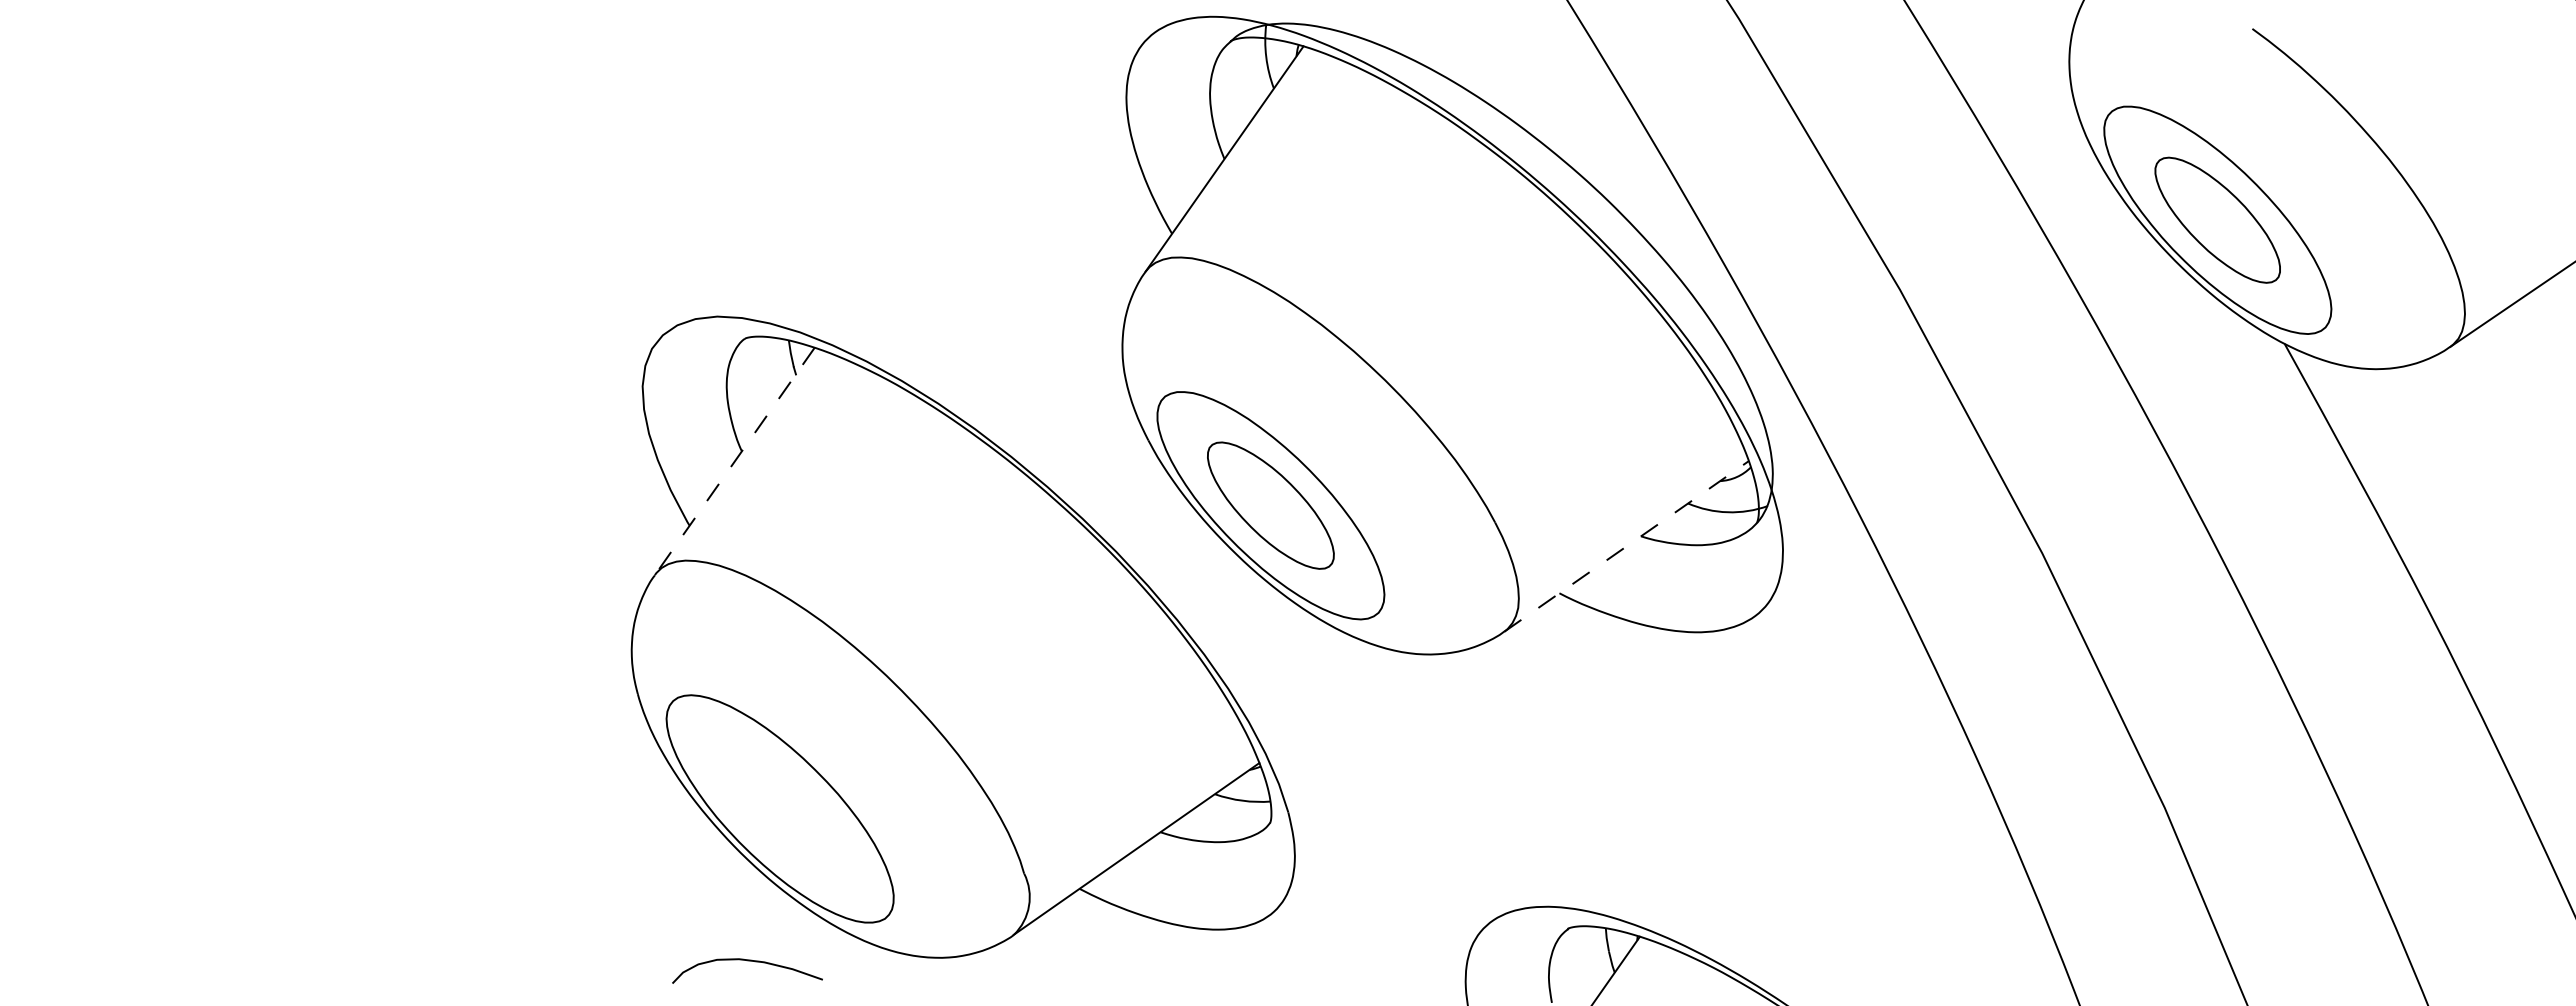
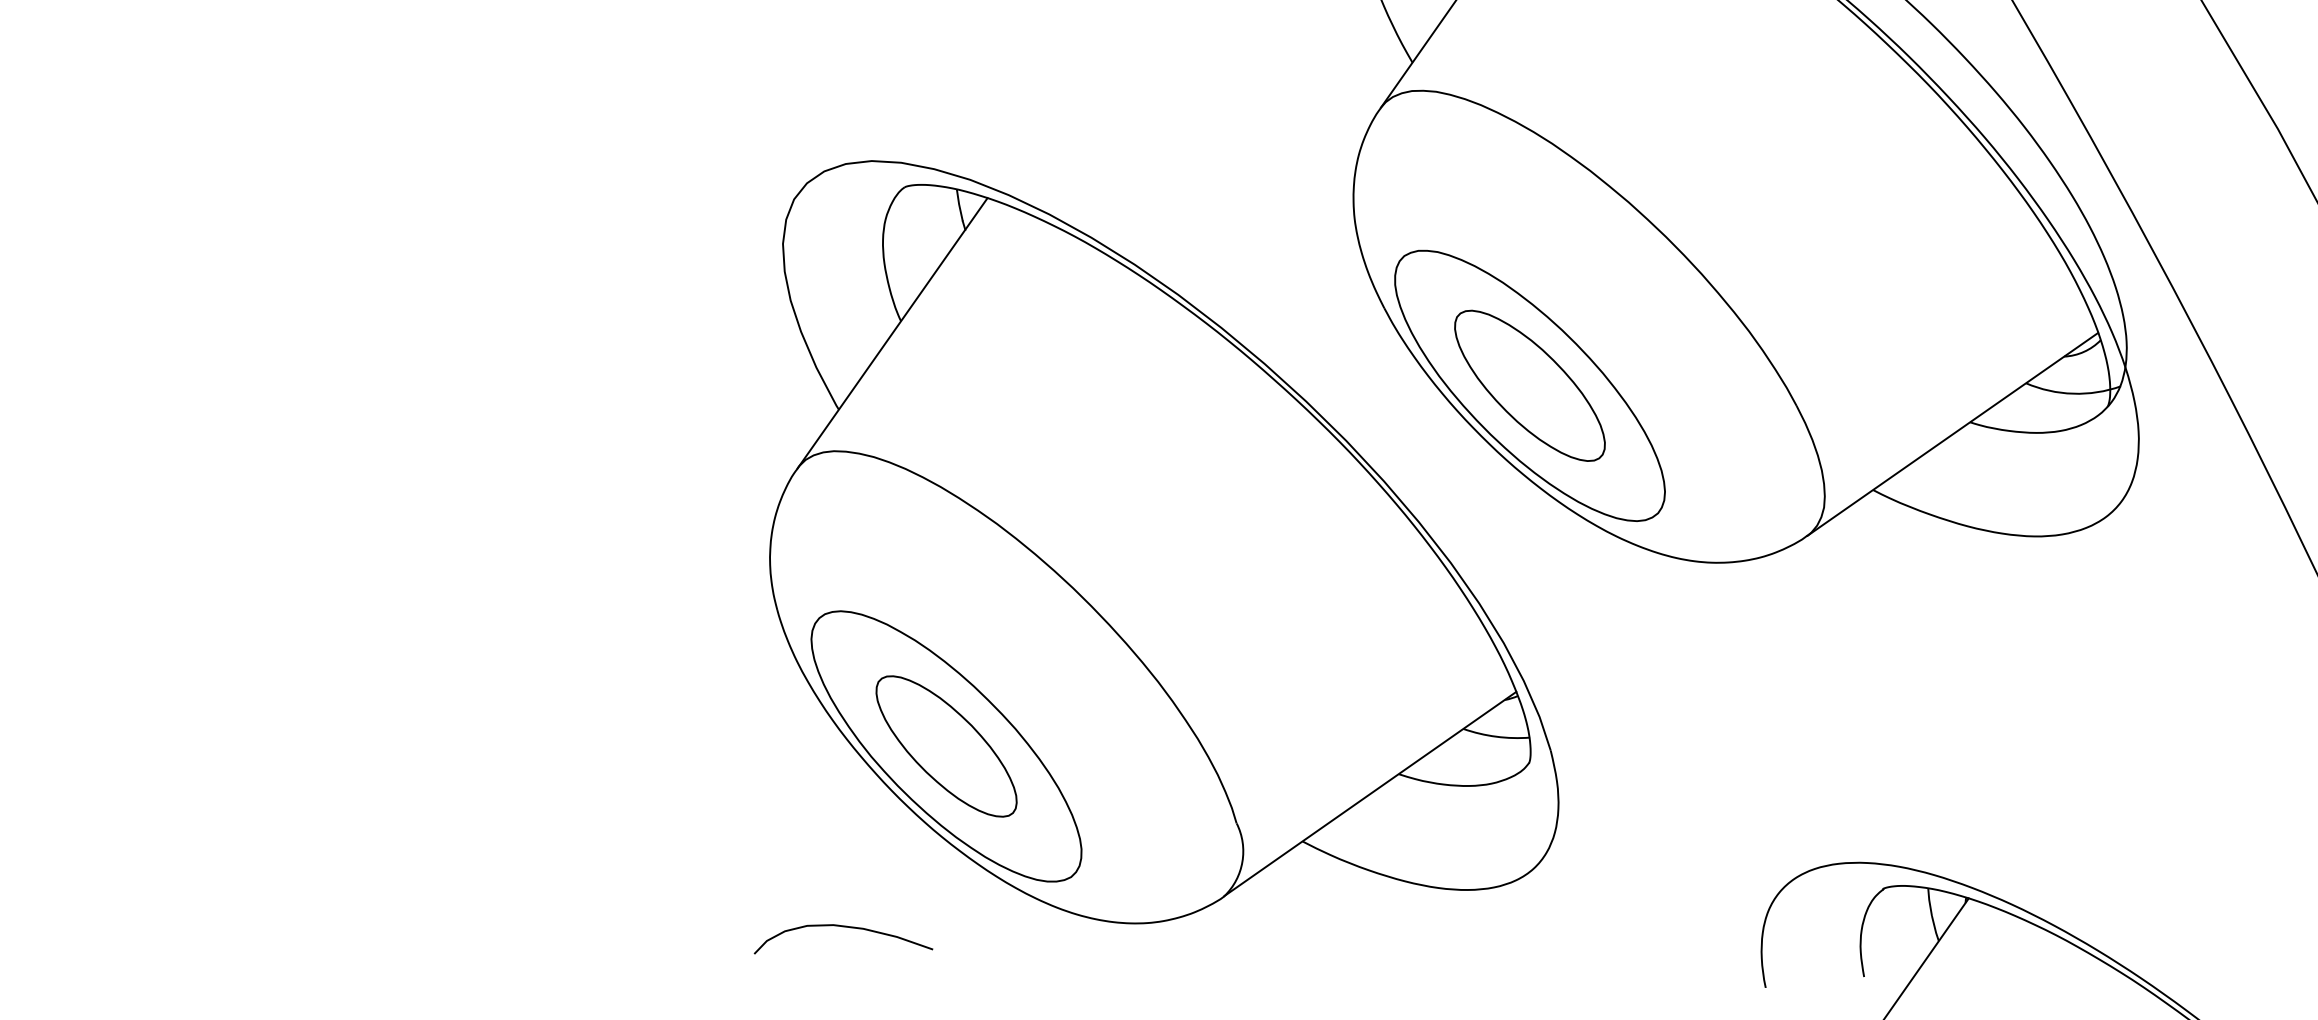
line: (734, 461) -> (892, 333), dashed -> solid
line: (1626, 546) -> (1952, 434), dashed -> solid
part: (780, 808) -> (946, 745), added
curve: (747, 961) -> (843, 927), moved

